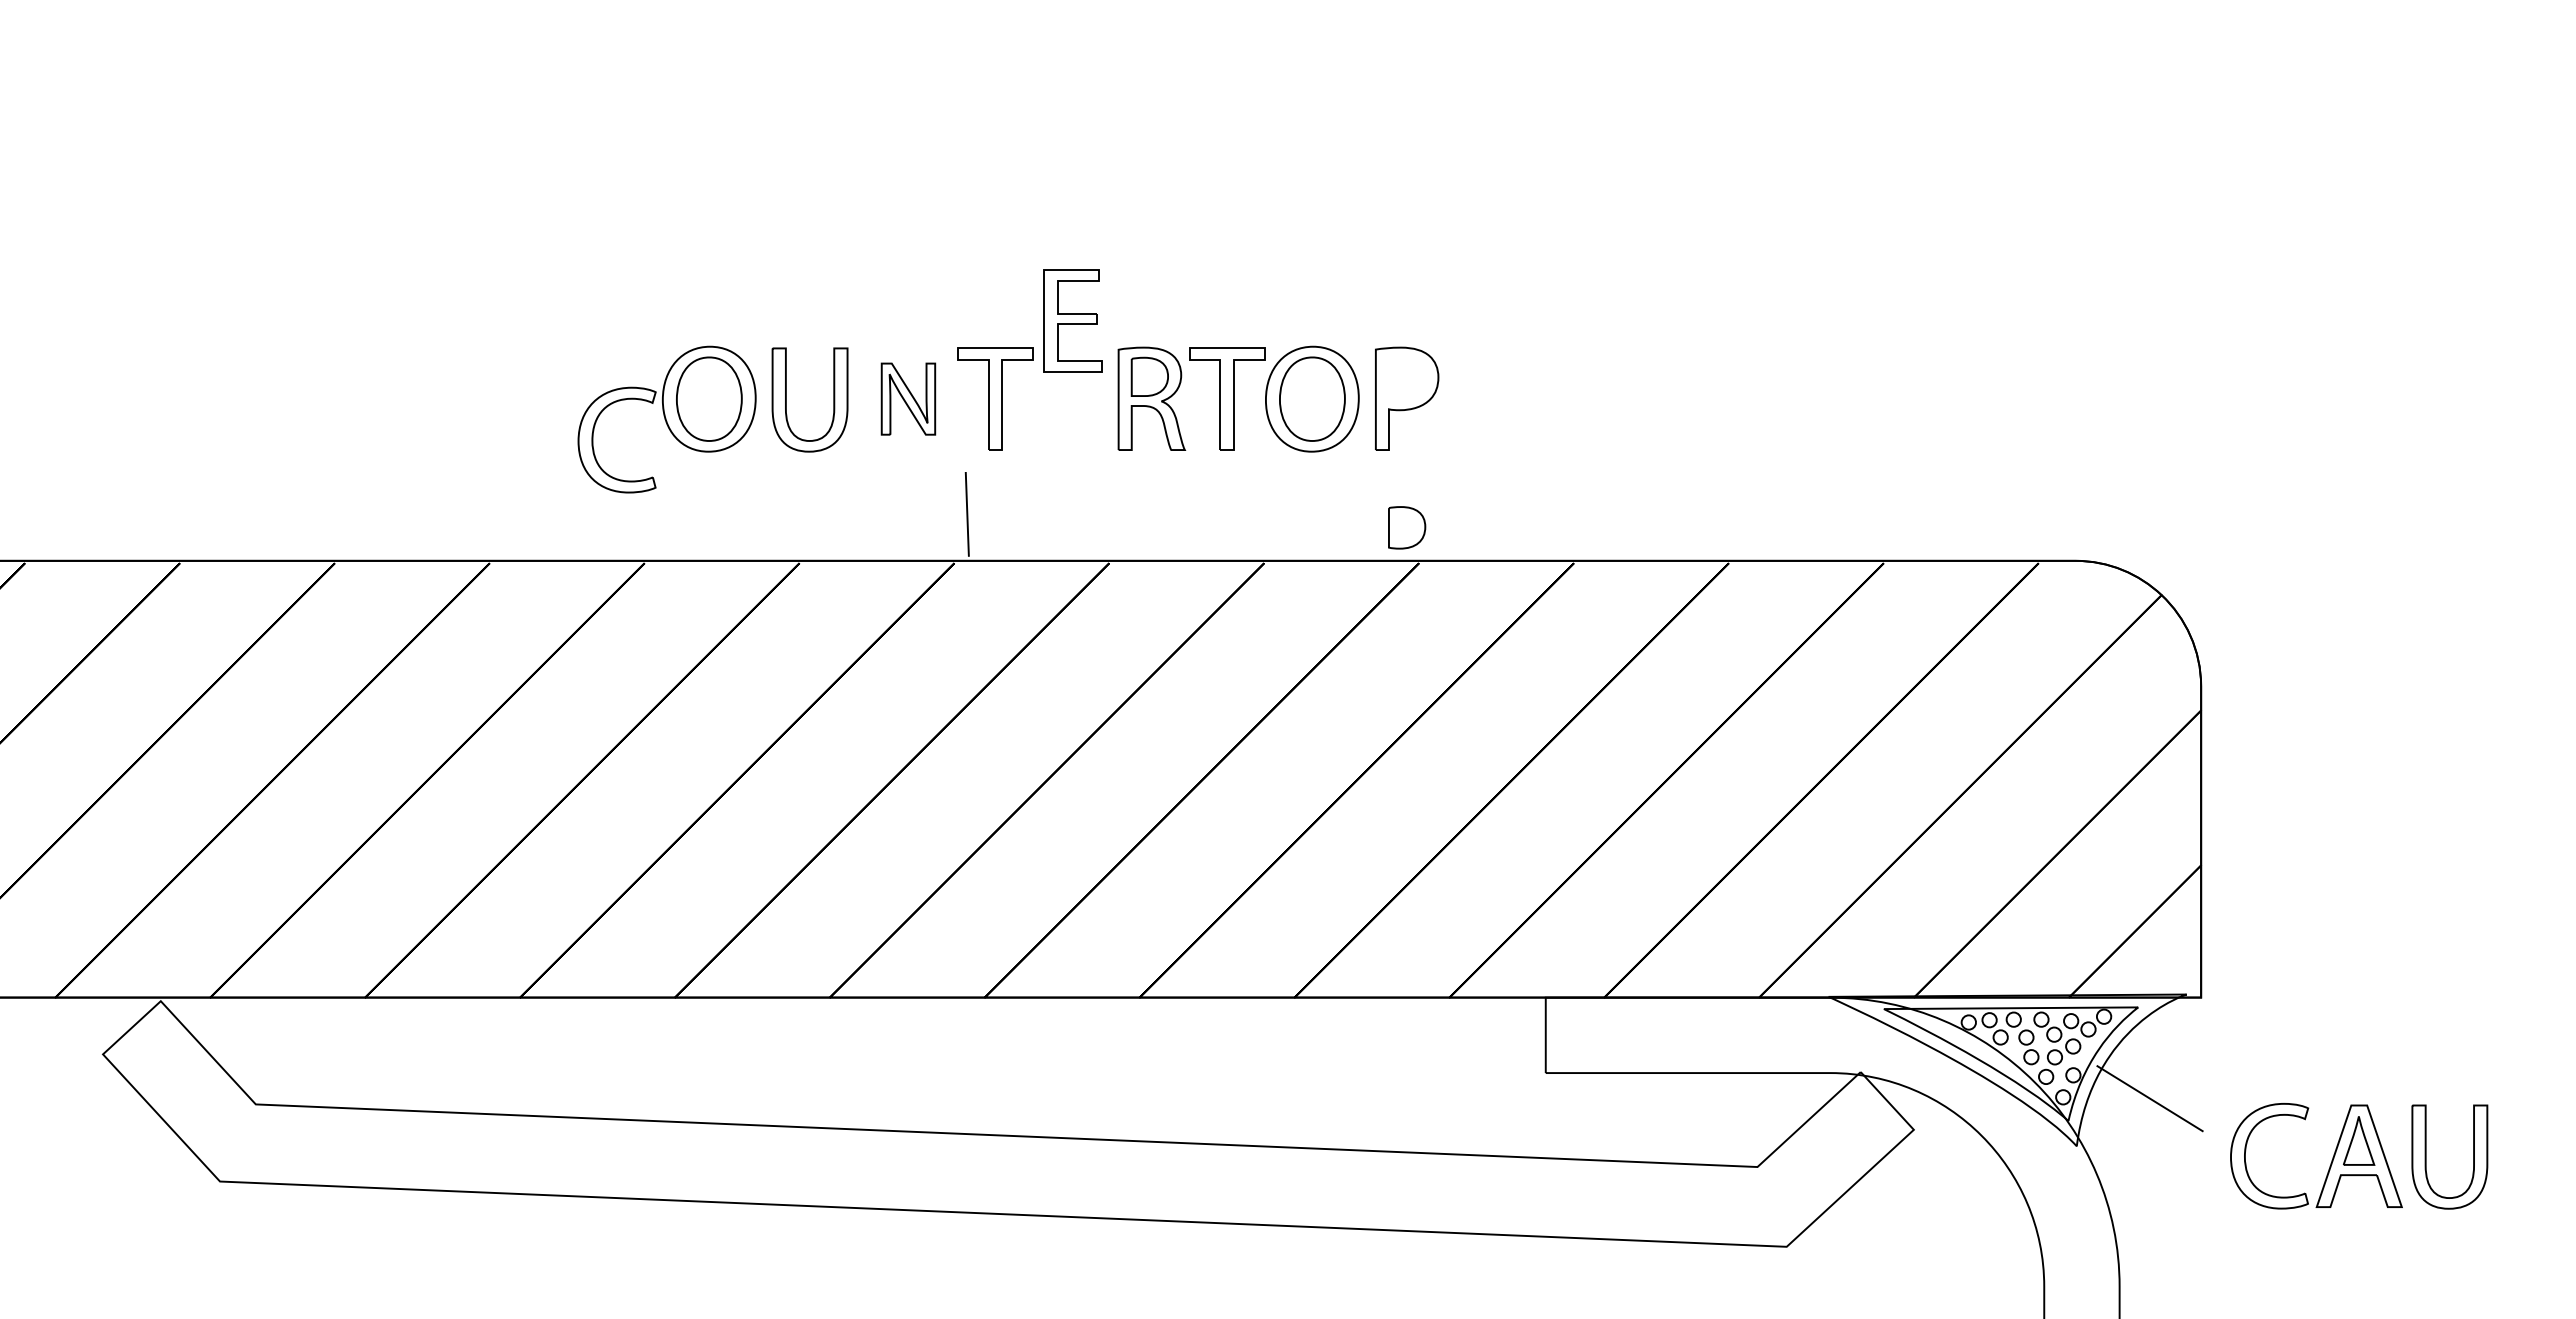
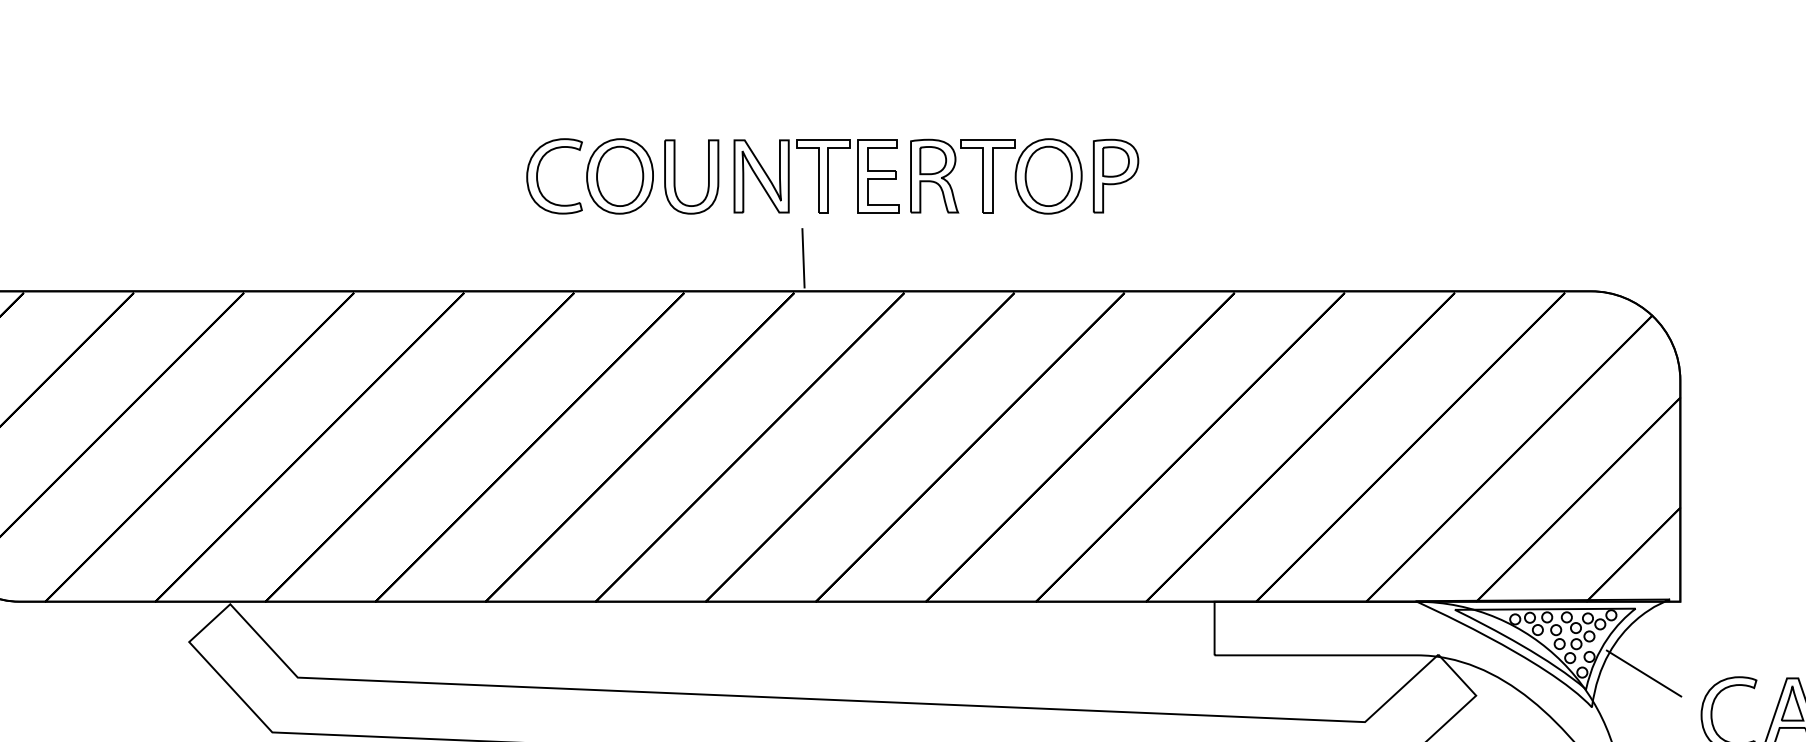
part: (1072, 320) -> (878, 175), moved
part: (908, 398) -> (761, 175), size x1.43
part: (593, 439) -> (537, 175), moved
part: (1407, 527) -> (1116, 161), moved

